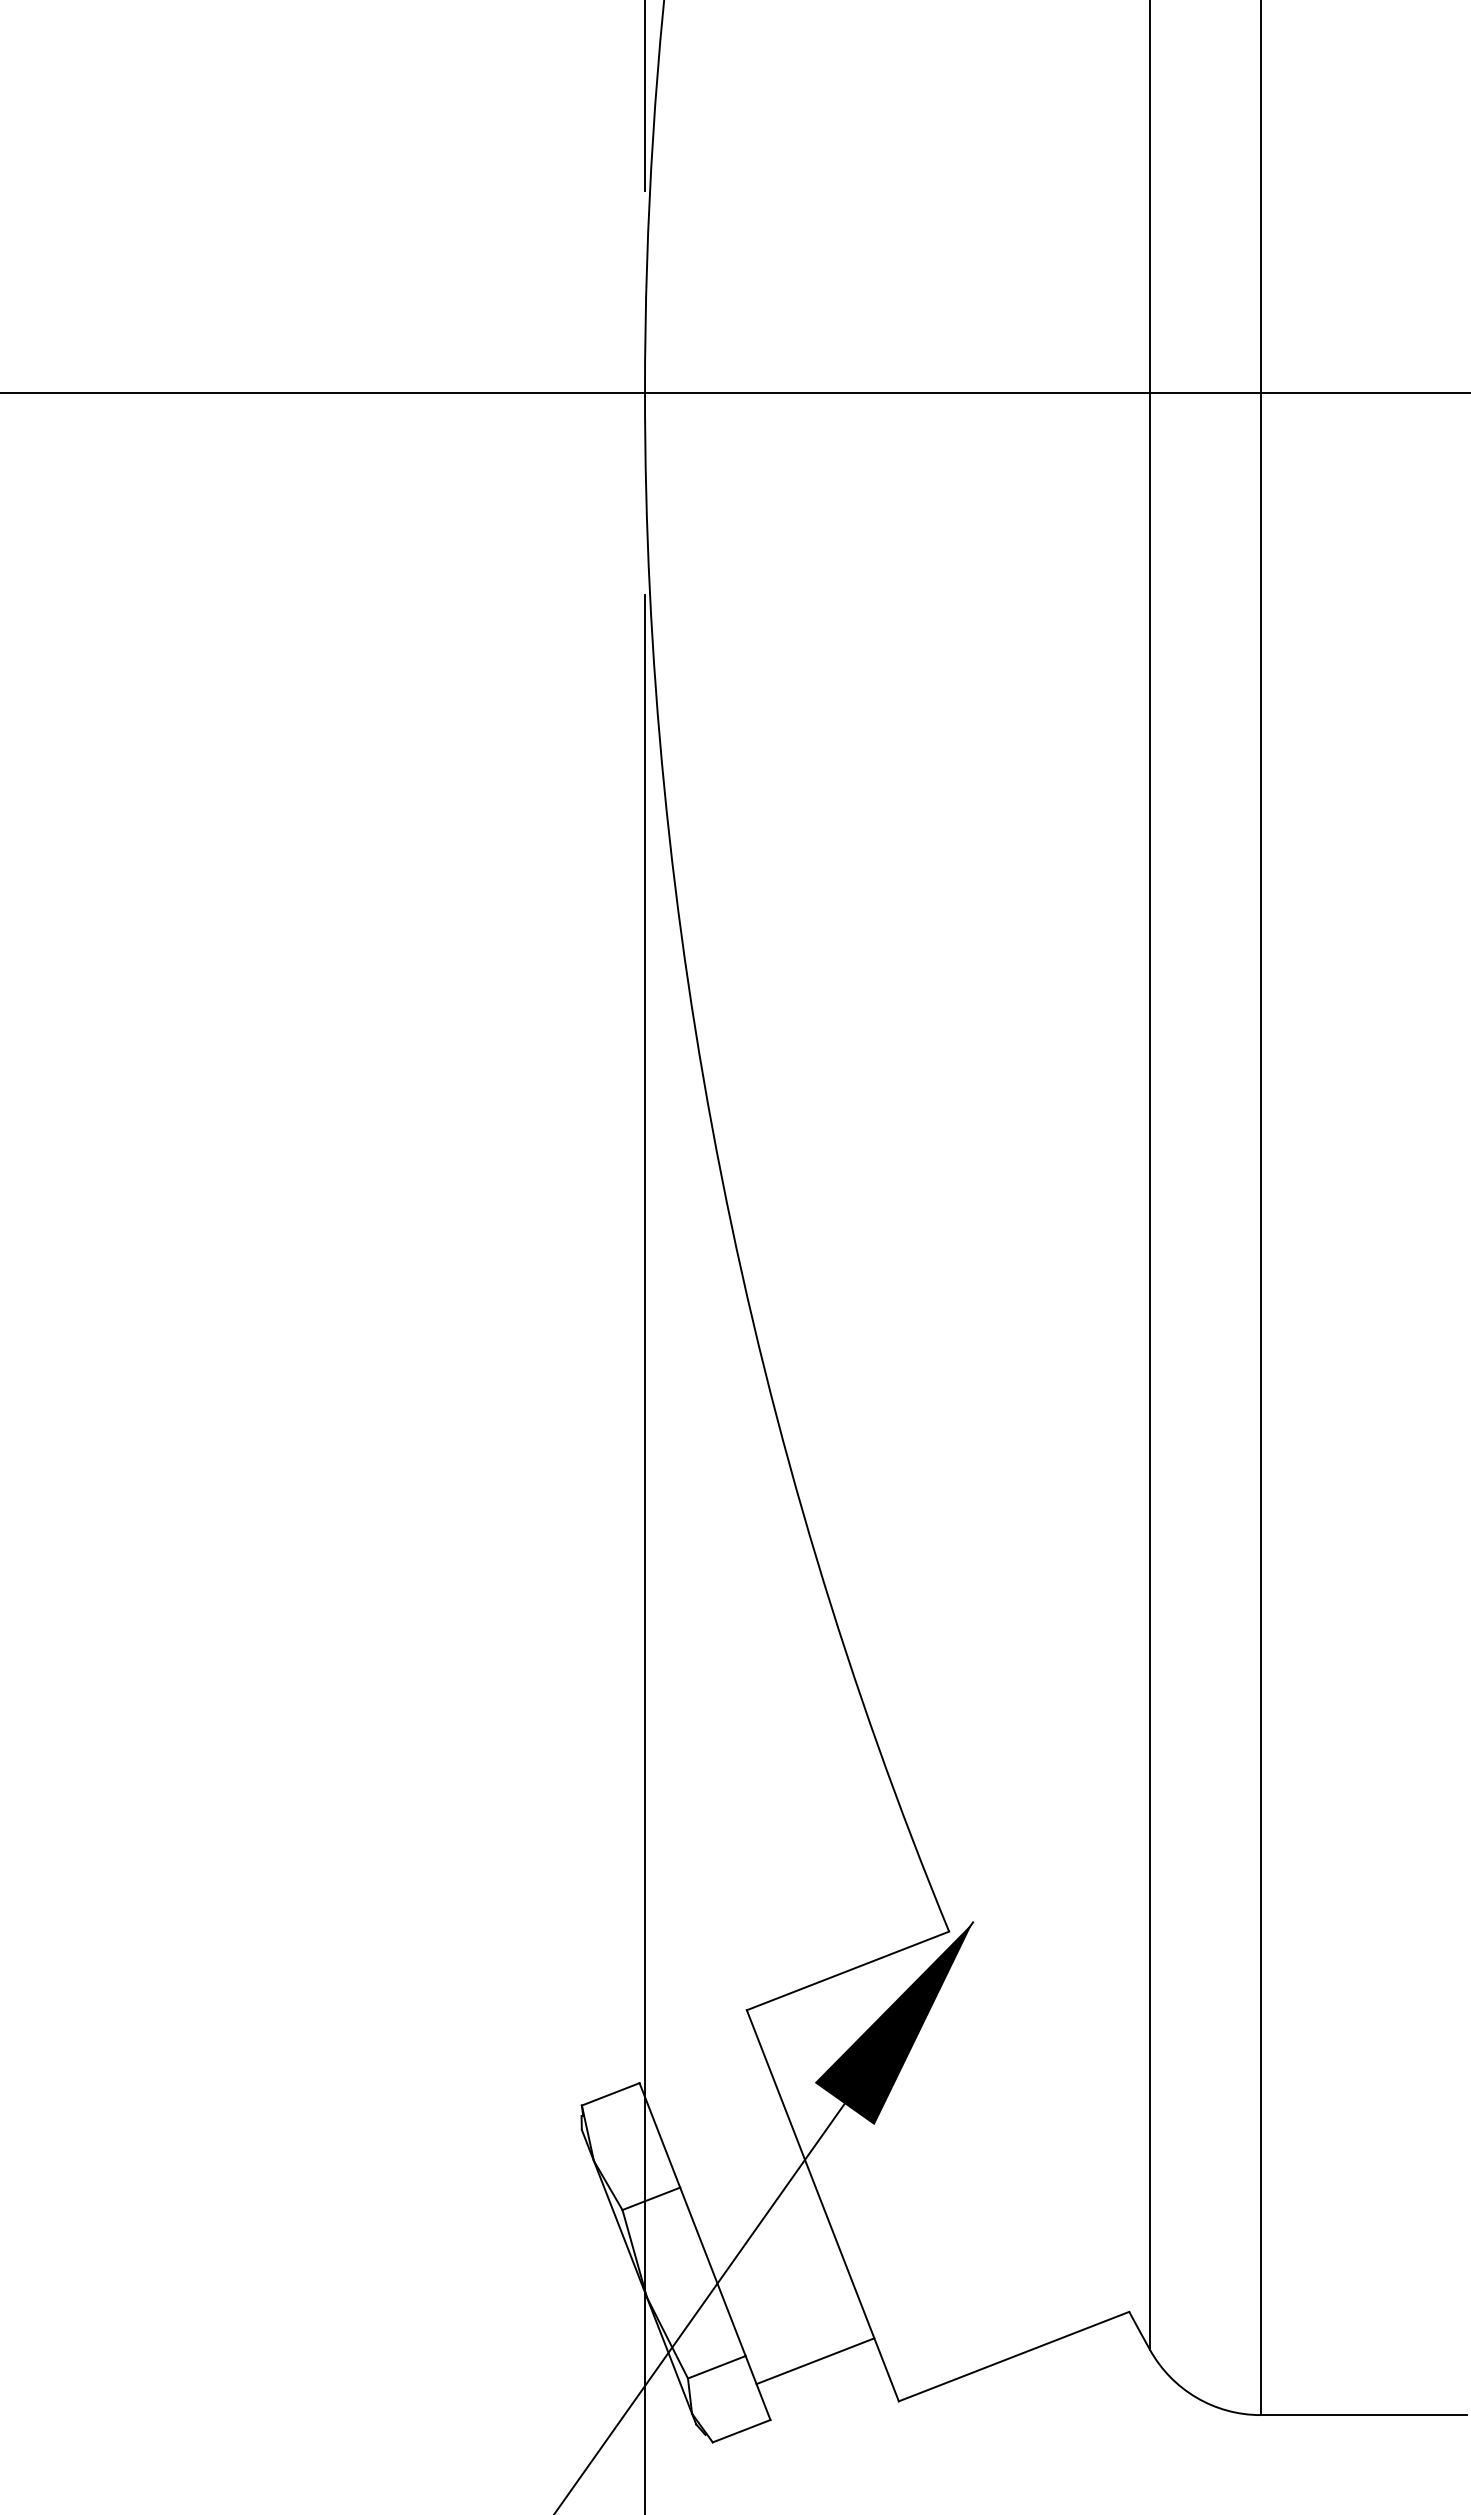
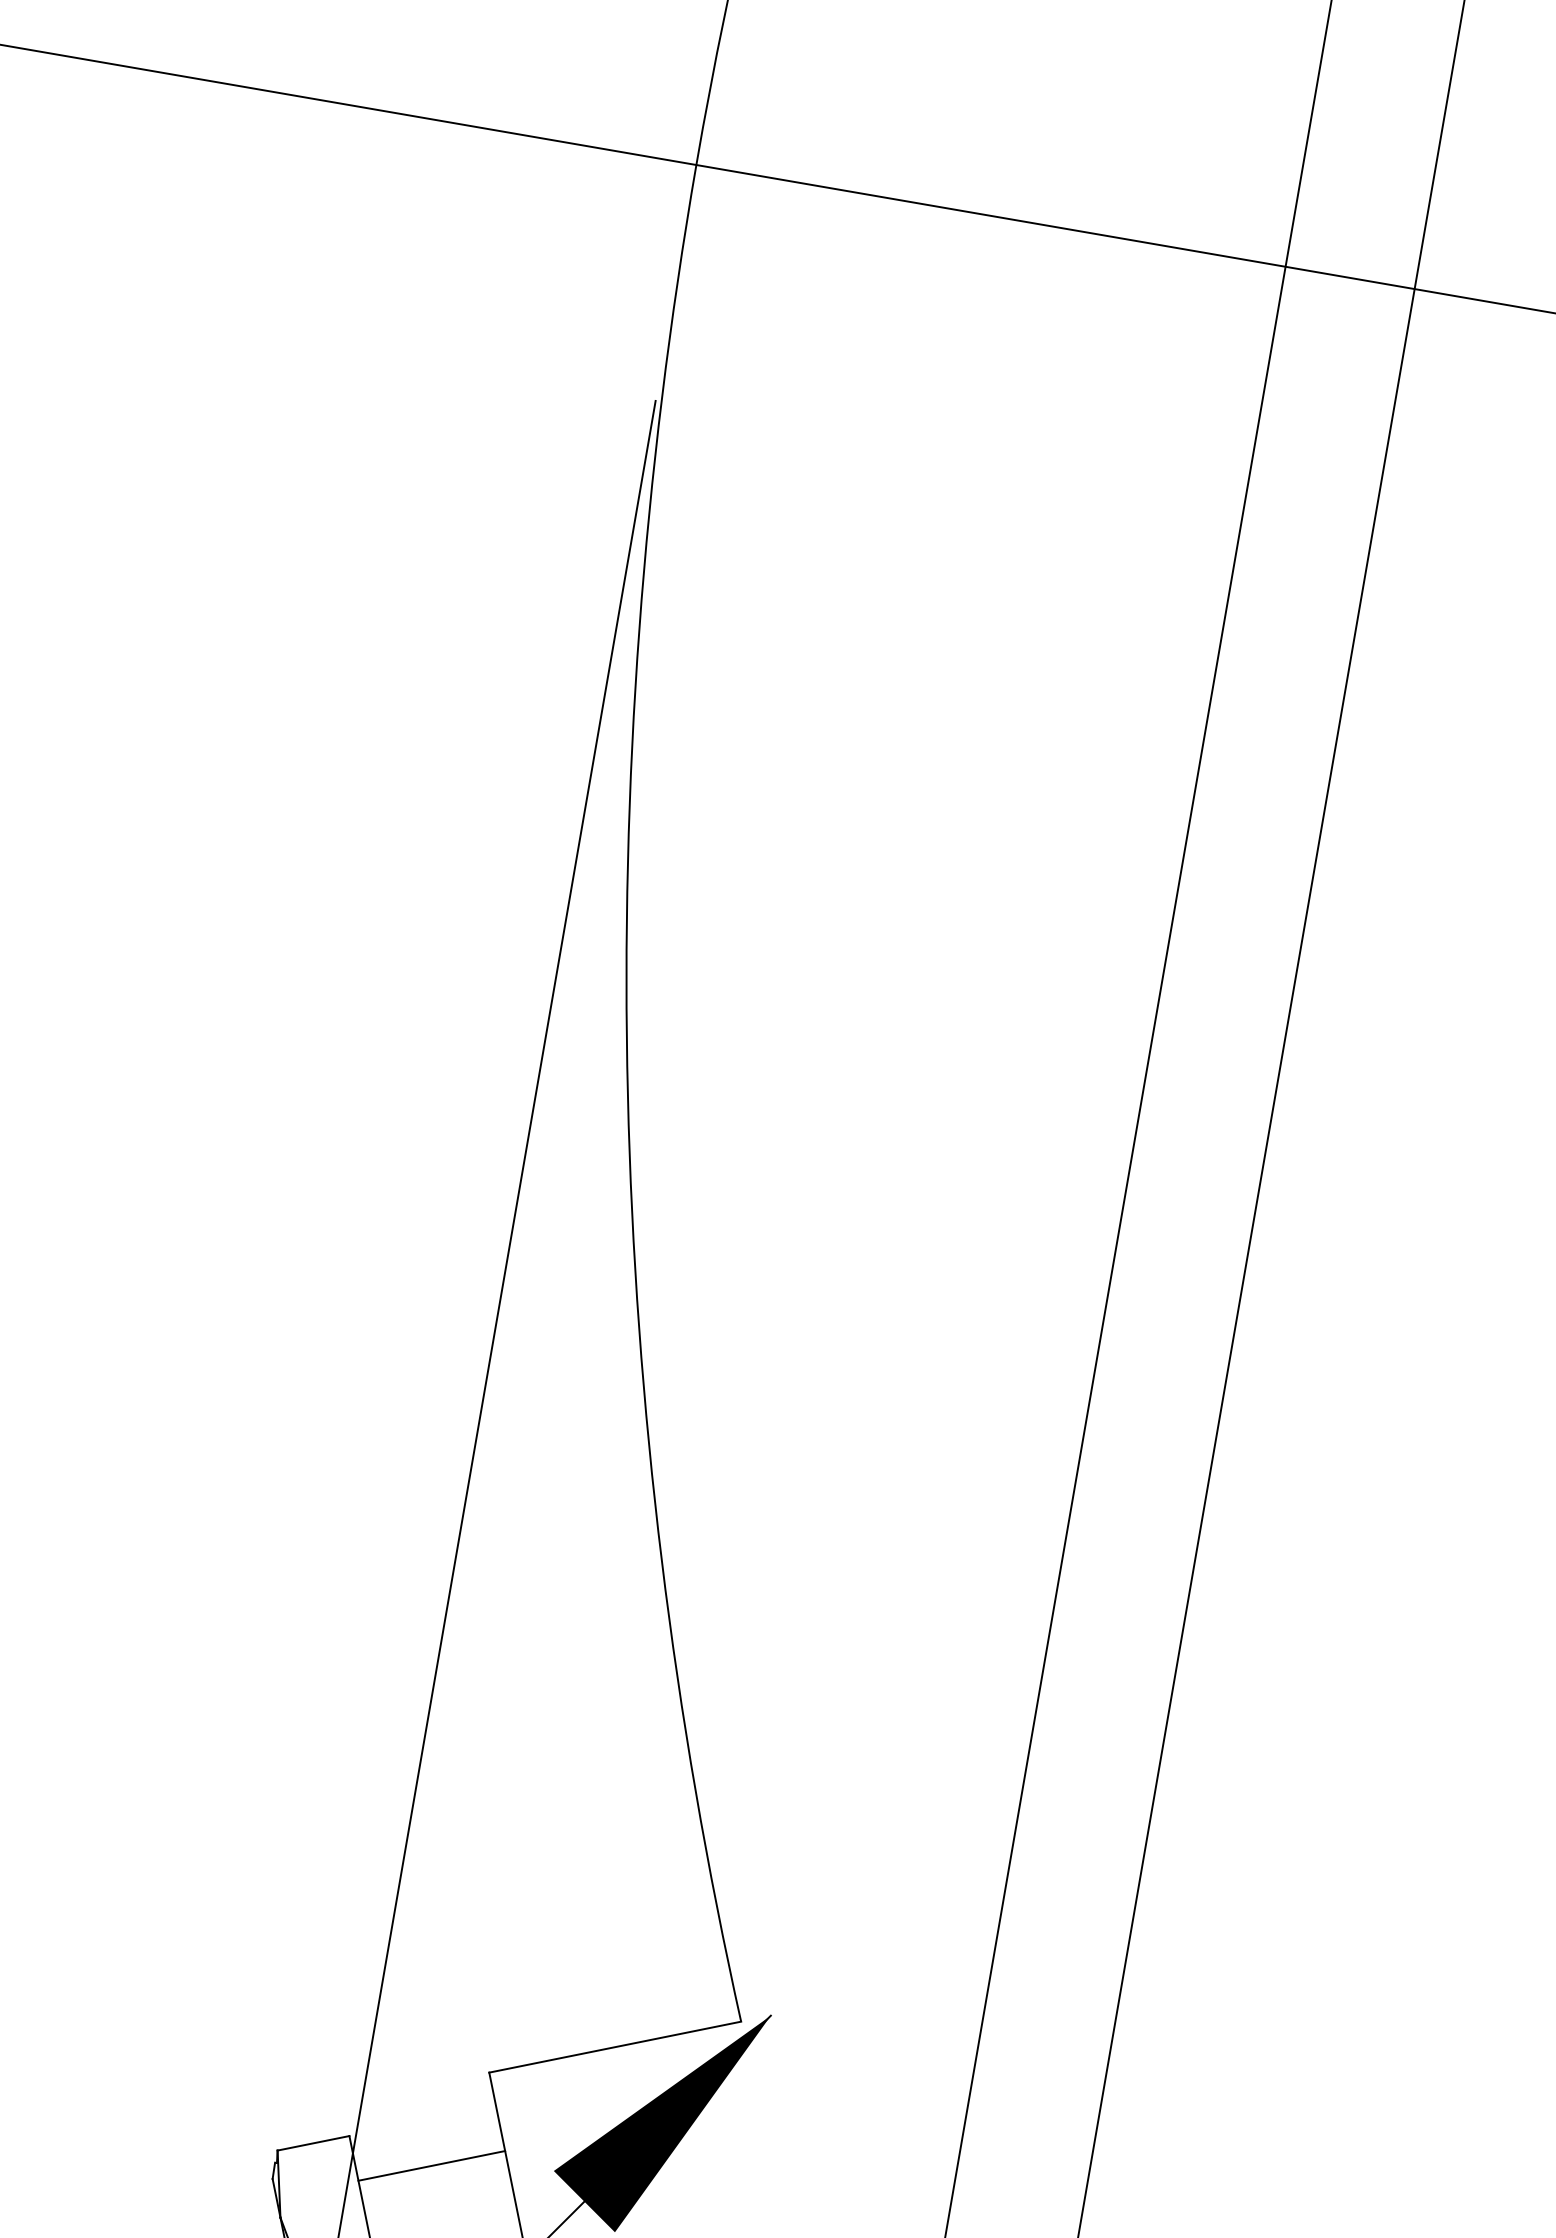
line: (712, 2096) -> (431, 2166), added

